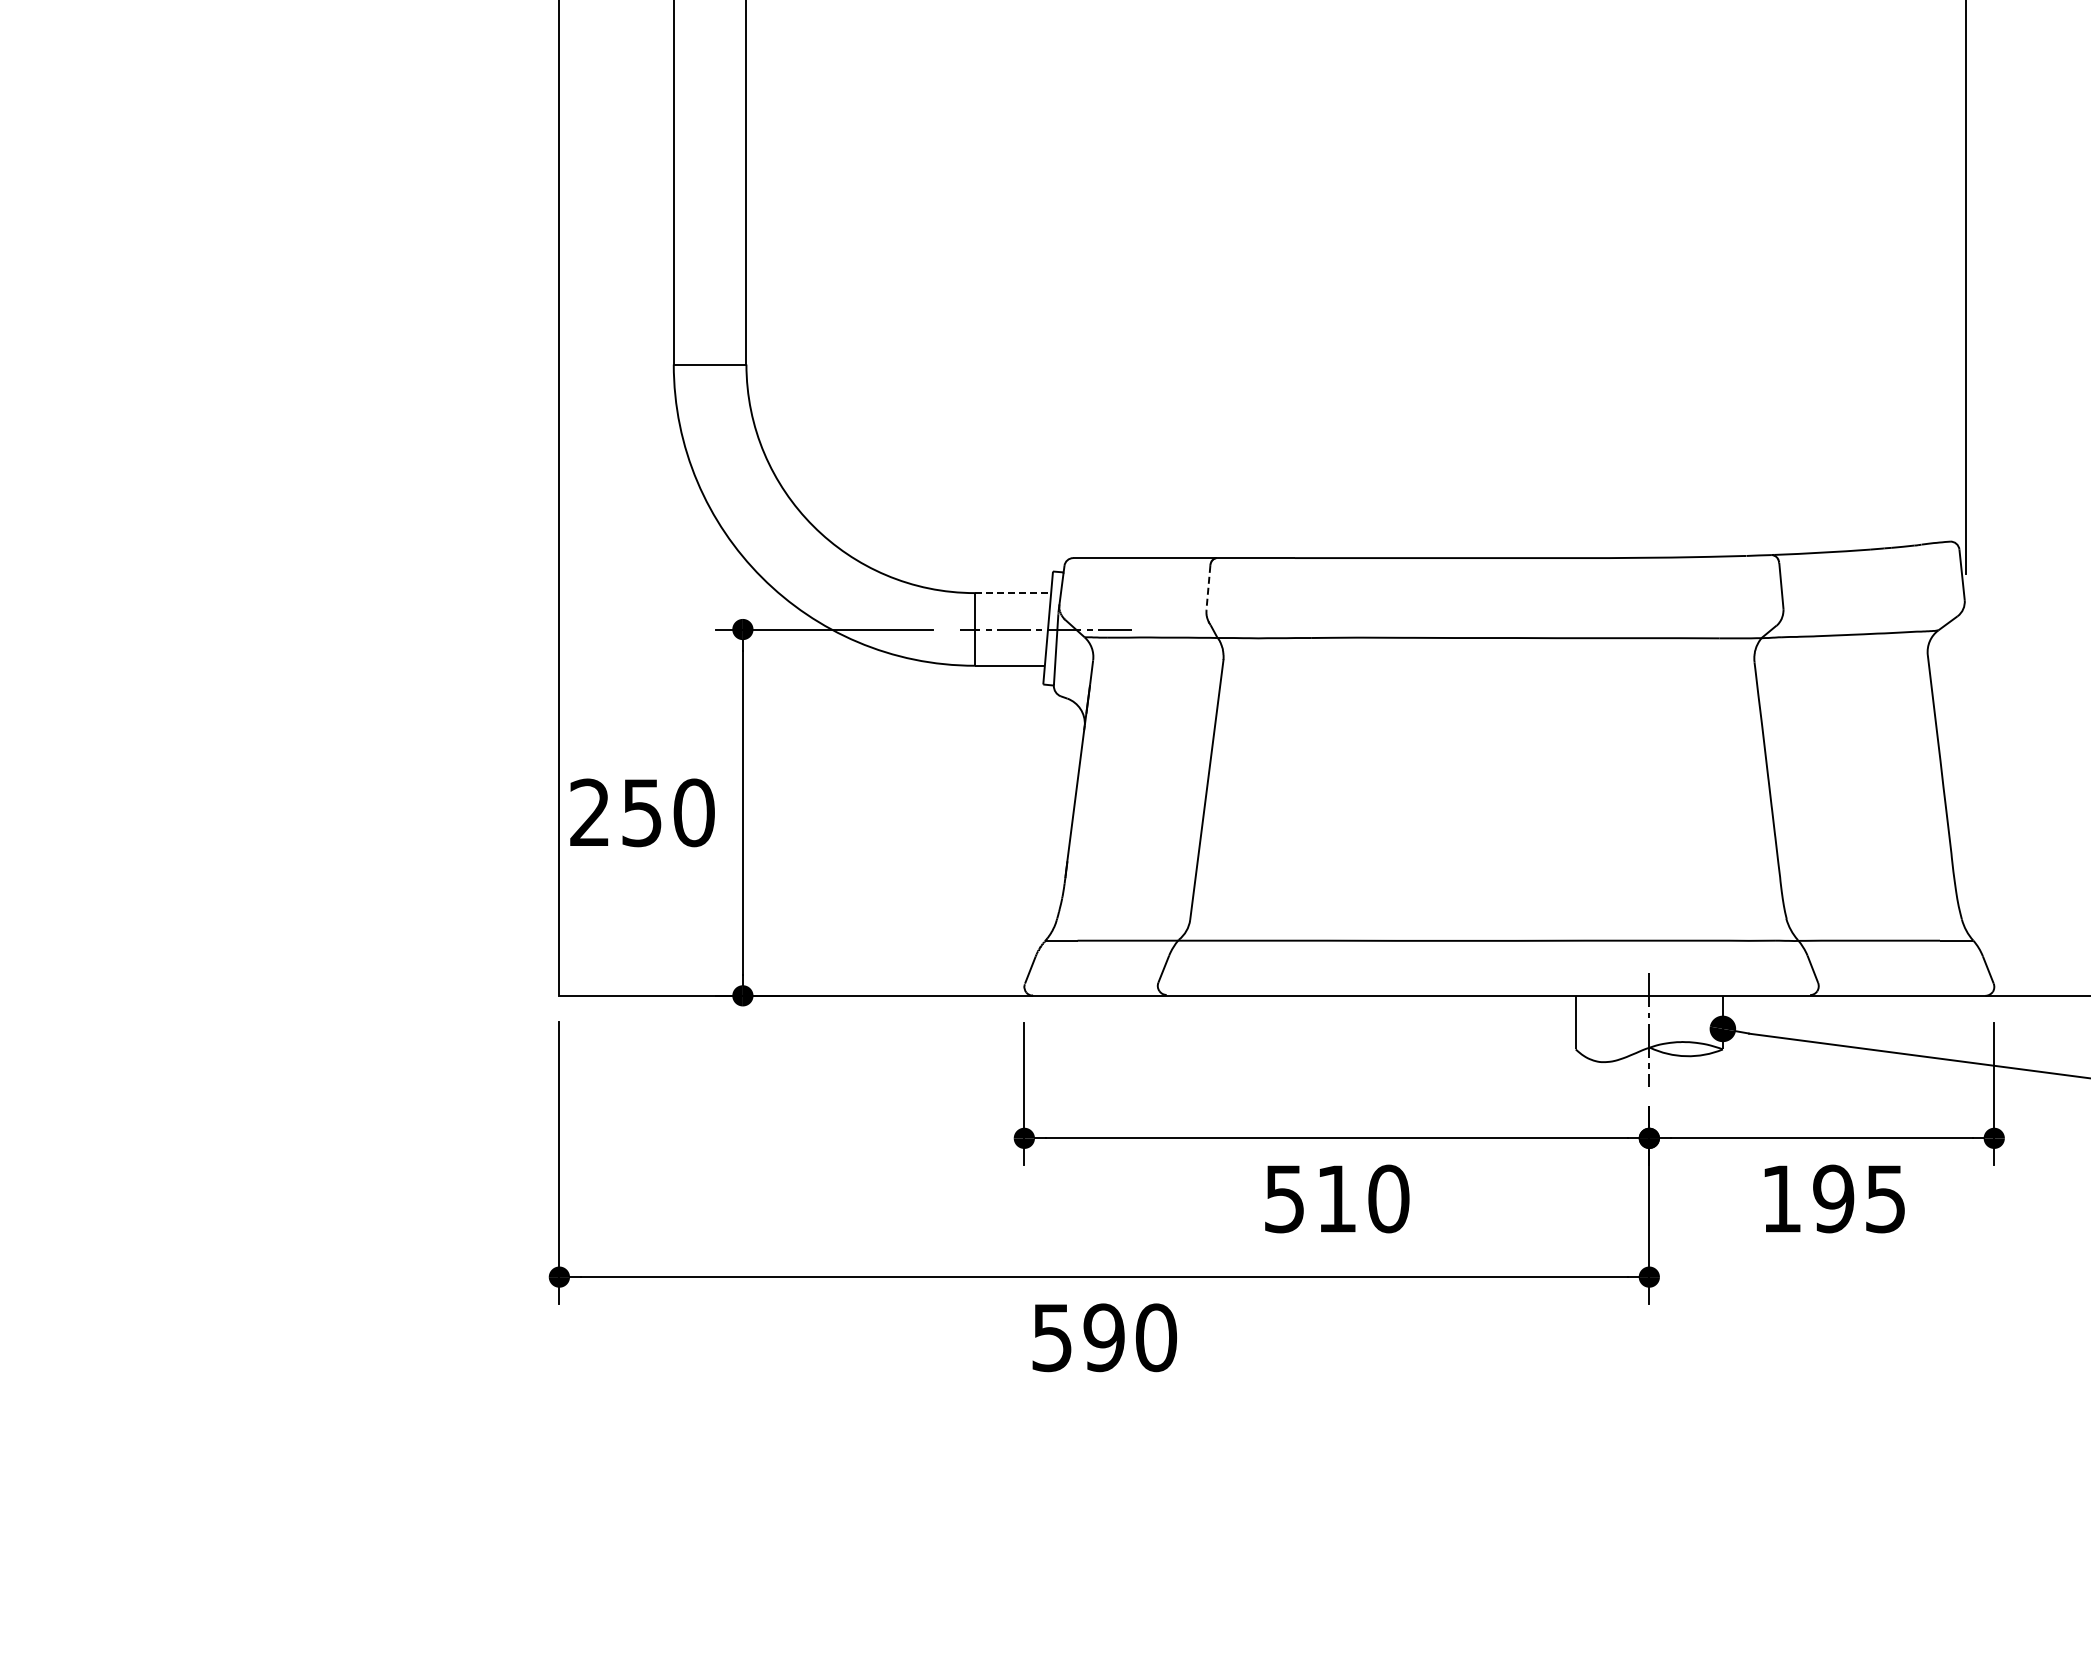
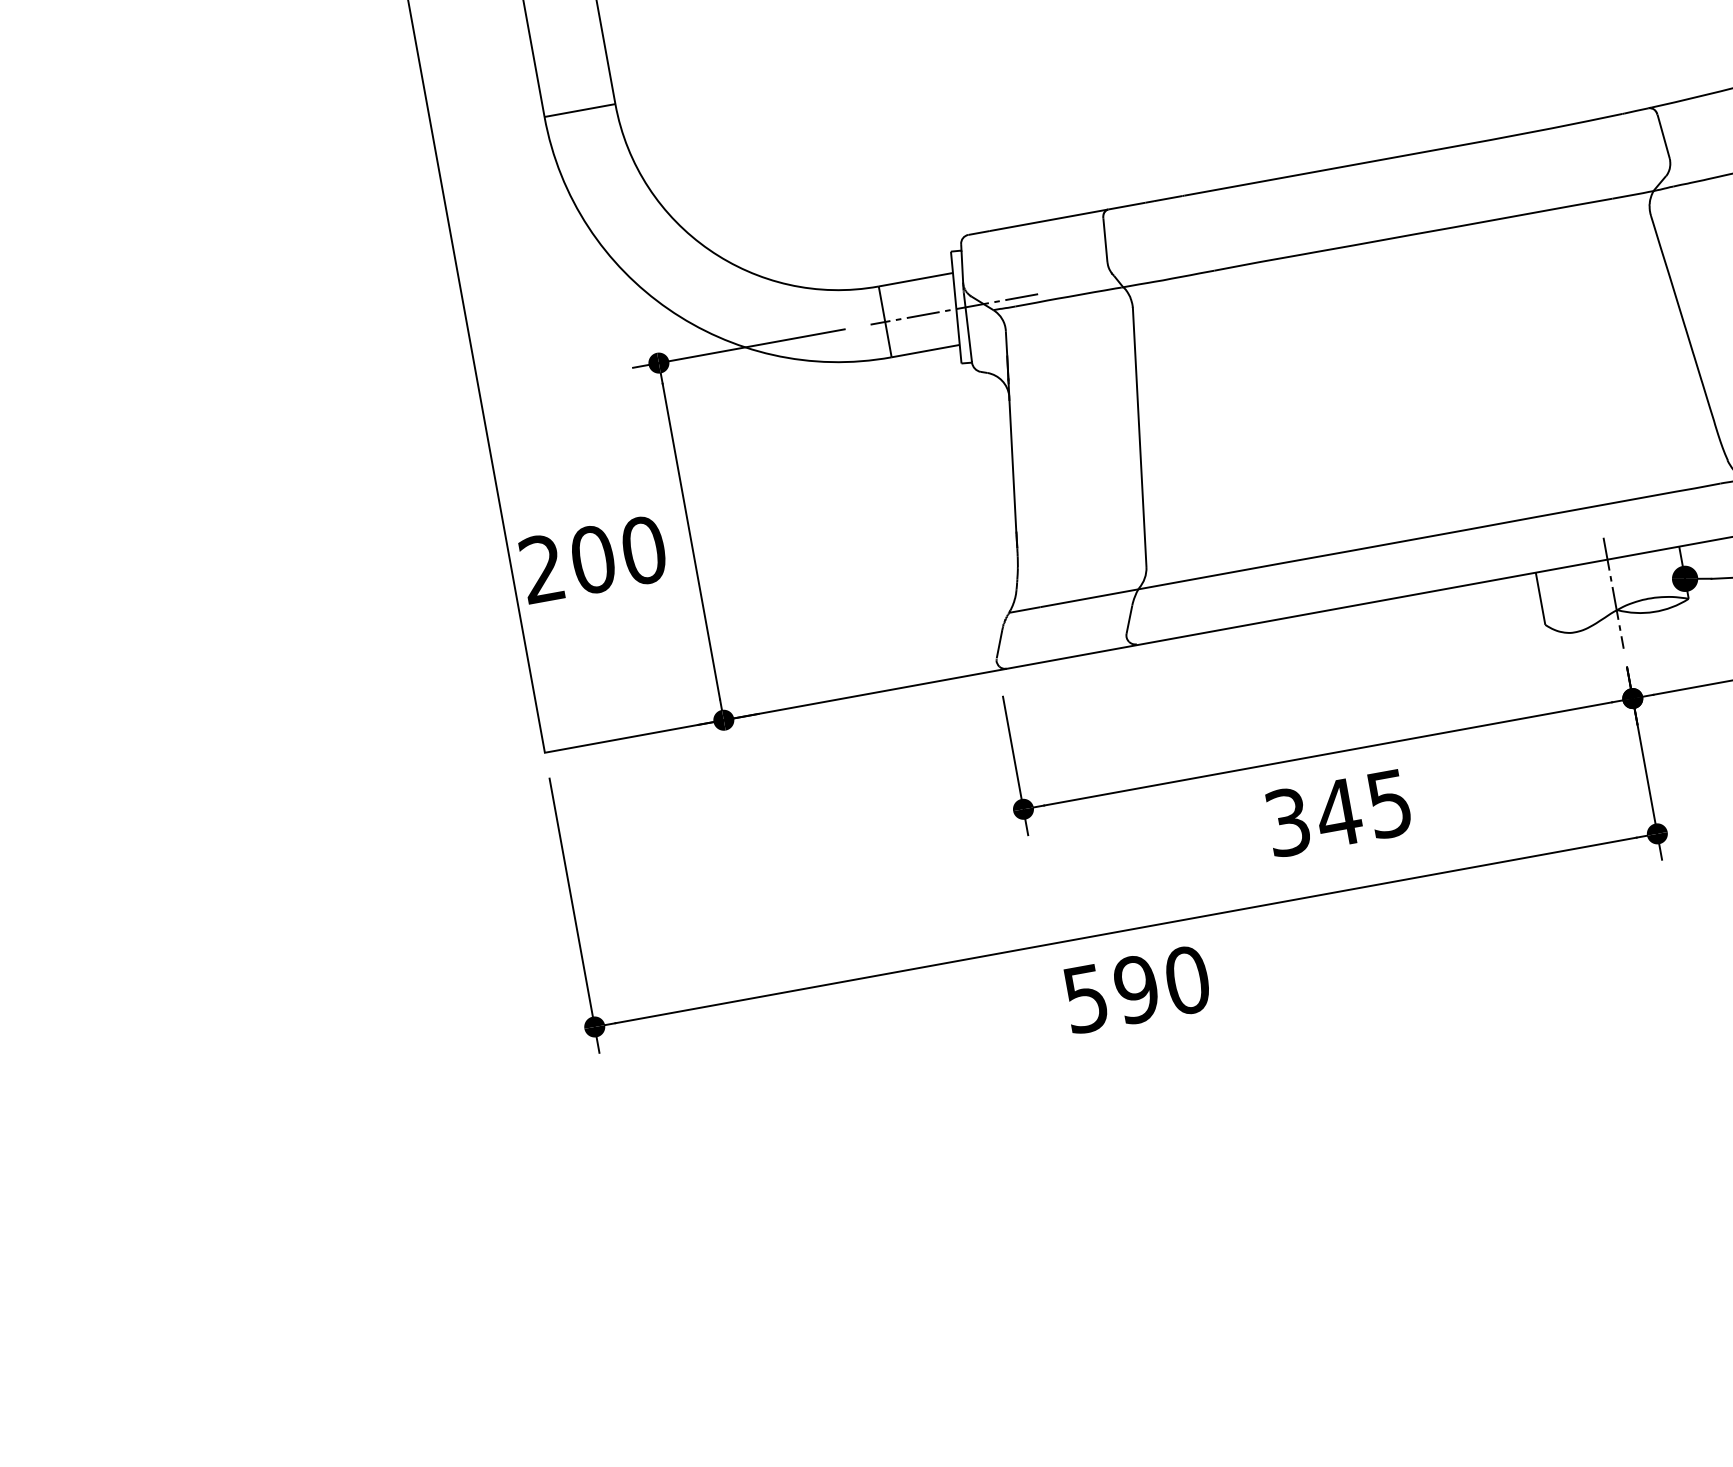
line: (1208, 588) -> (1105, 240), dashed -> solid
line: (1013, 593) -> (916, 280), dashed -> solid
text: (641, 812) -> (592, 559), 250 -> 200
text: (1337, 1198) -> (1339, 812), 510 -> 345

